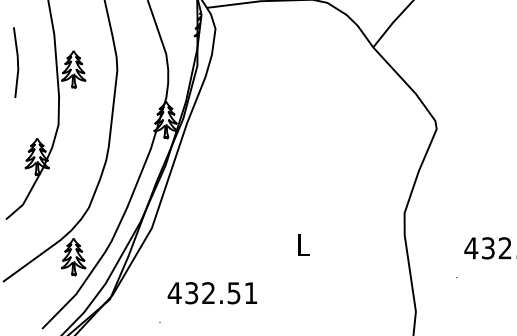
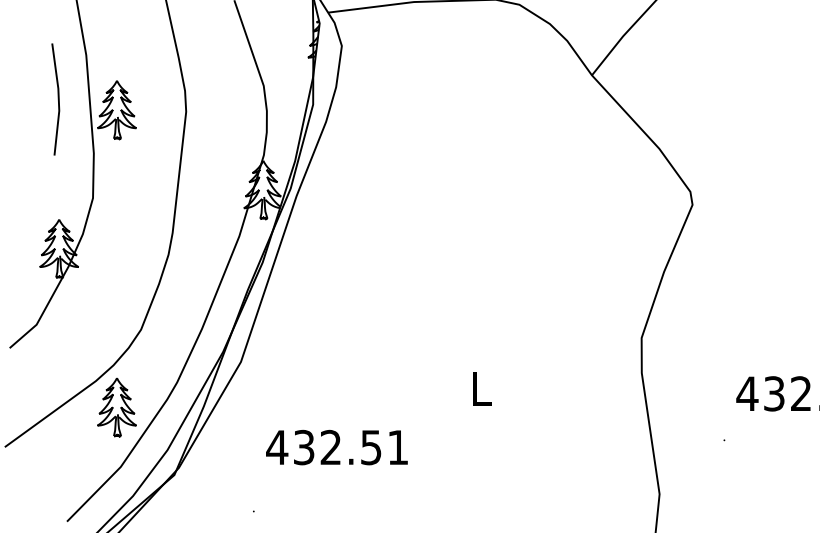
line: (17, 62) -> (58, 99), moved
text: (212, 293) -> (337, 448), moved

